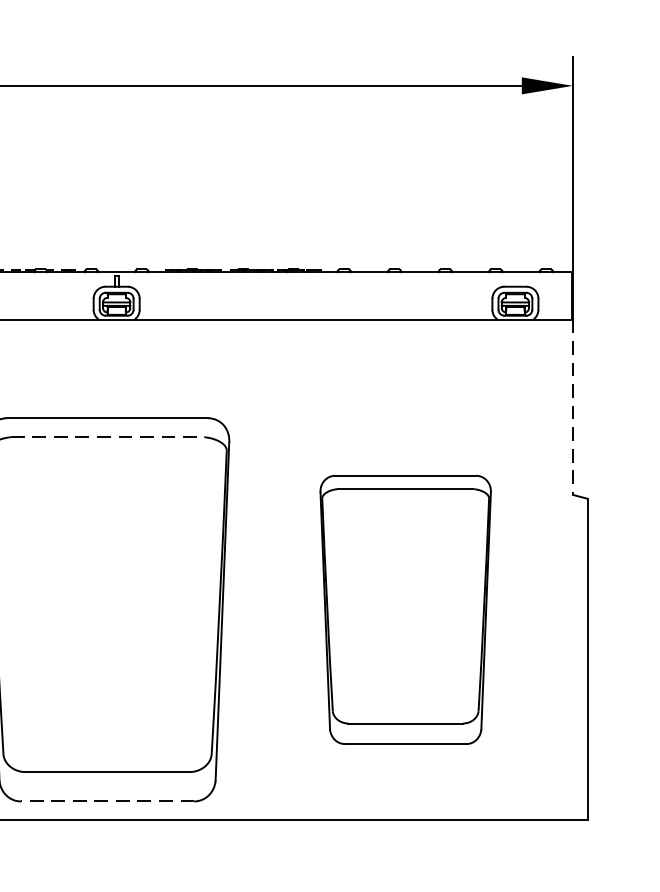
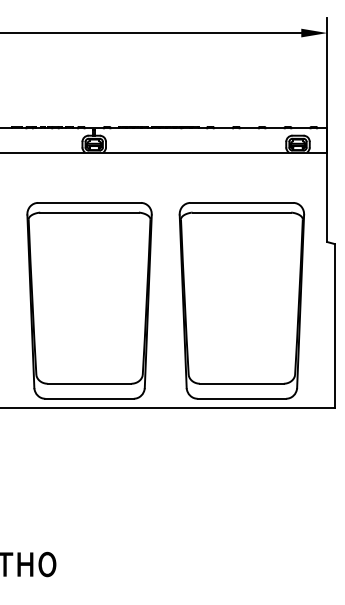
line: (573, 407) -> (327, 197), dashed -> solid
line: (109, 436) -> (90, 212), dashed -> solid
part: (404, 609) -> (241, 300), size x1.43
line: (107, 800) -> (89, 398), dashed -> solid

